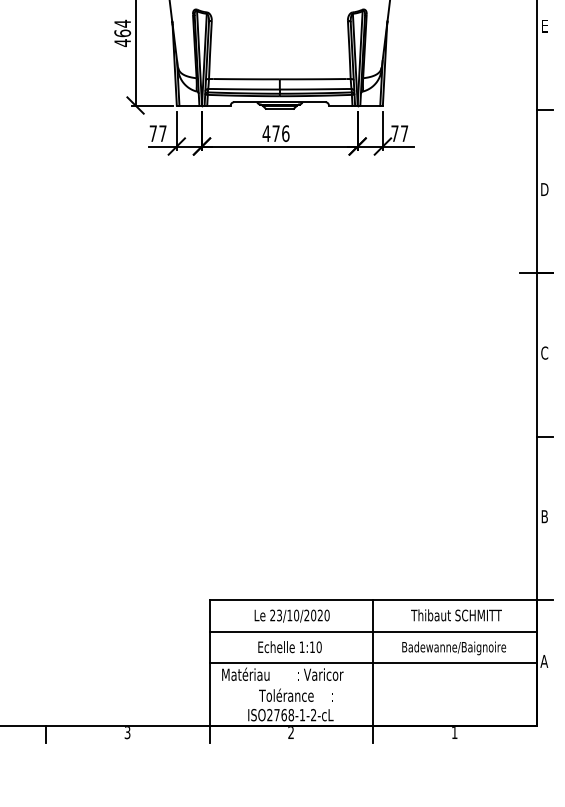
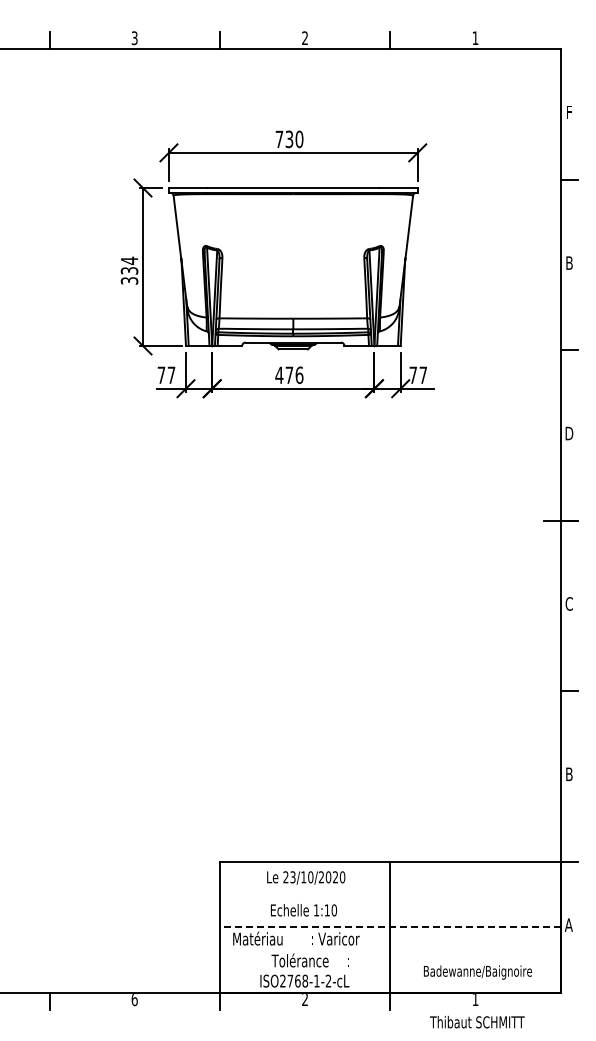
text: (544, 25) -> (569, 262), E -> B
text: (122, 37) -> (129, 275), 464 -> 334
text: (456, 615) -> (477, 1022), moved
line: (373, 631) -> (390, 894), removed
text: (454, 648) -> (478, 972), moved
line: (372, 663) -> (389, 927), solid -> dashed
text: (127, 733) -> (134, 1000), 3 -> 6

